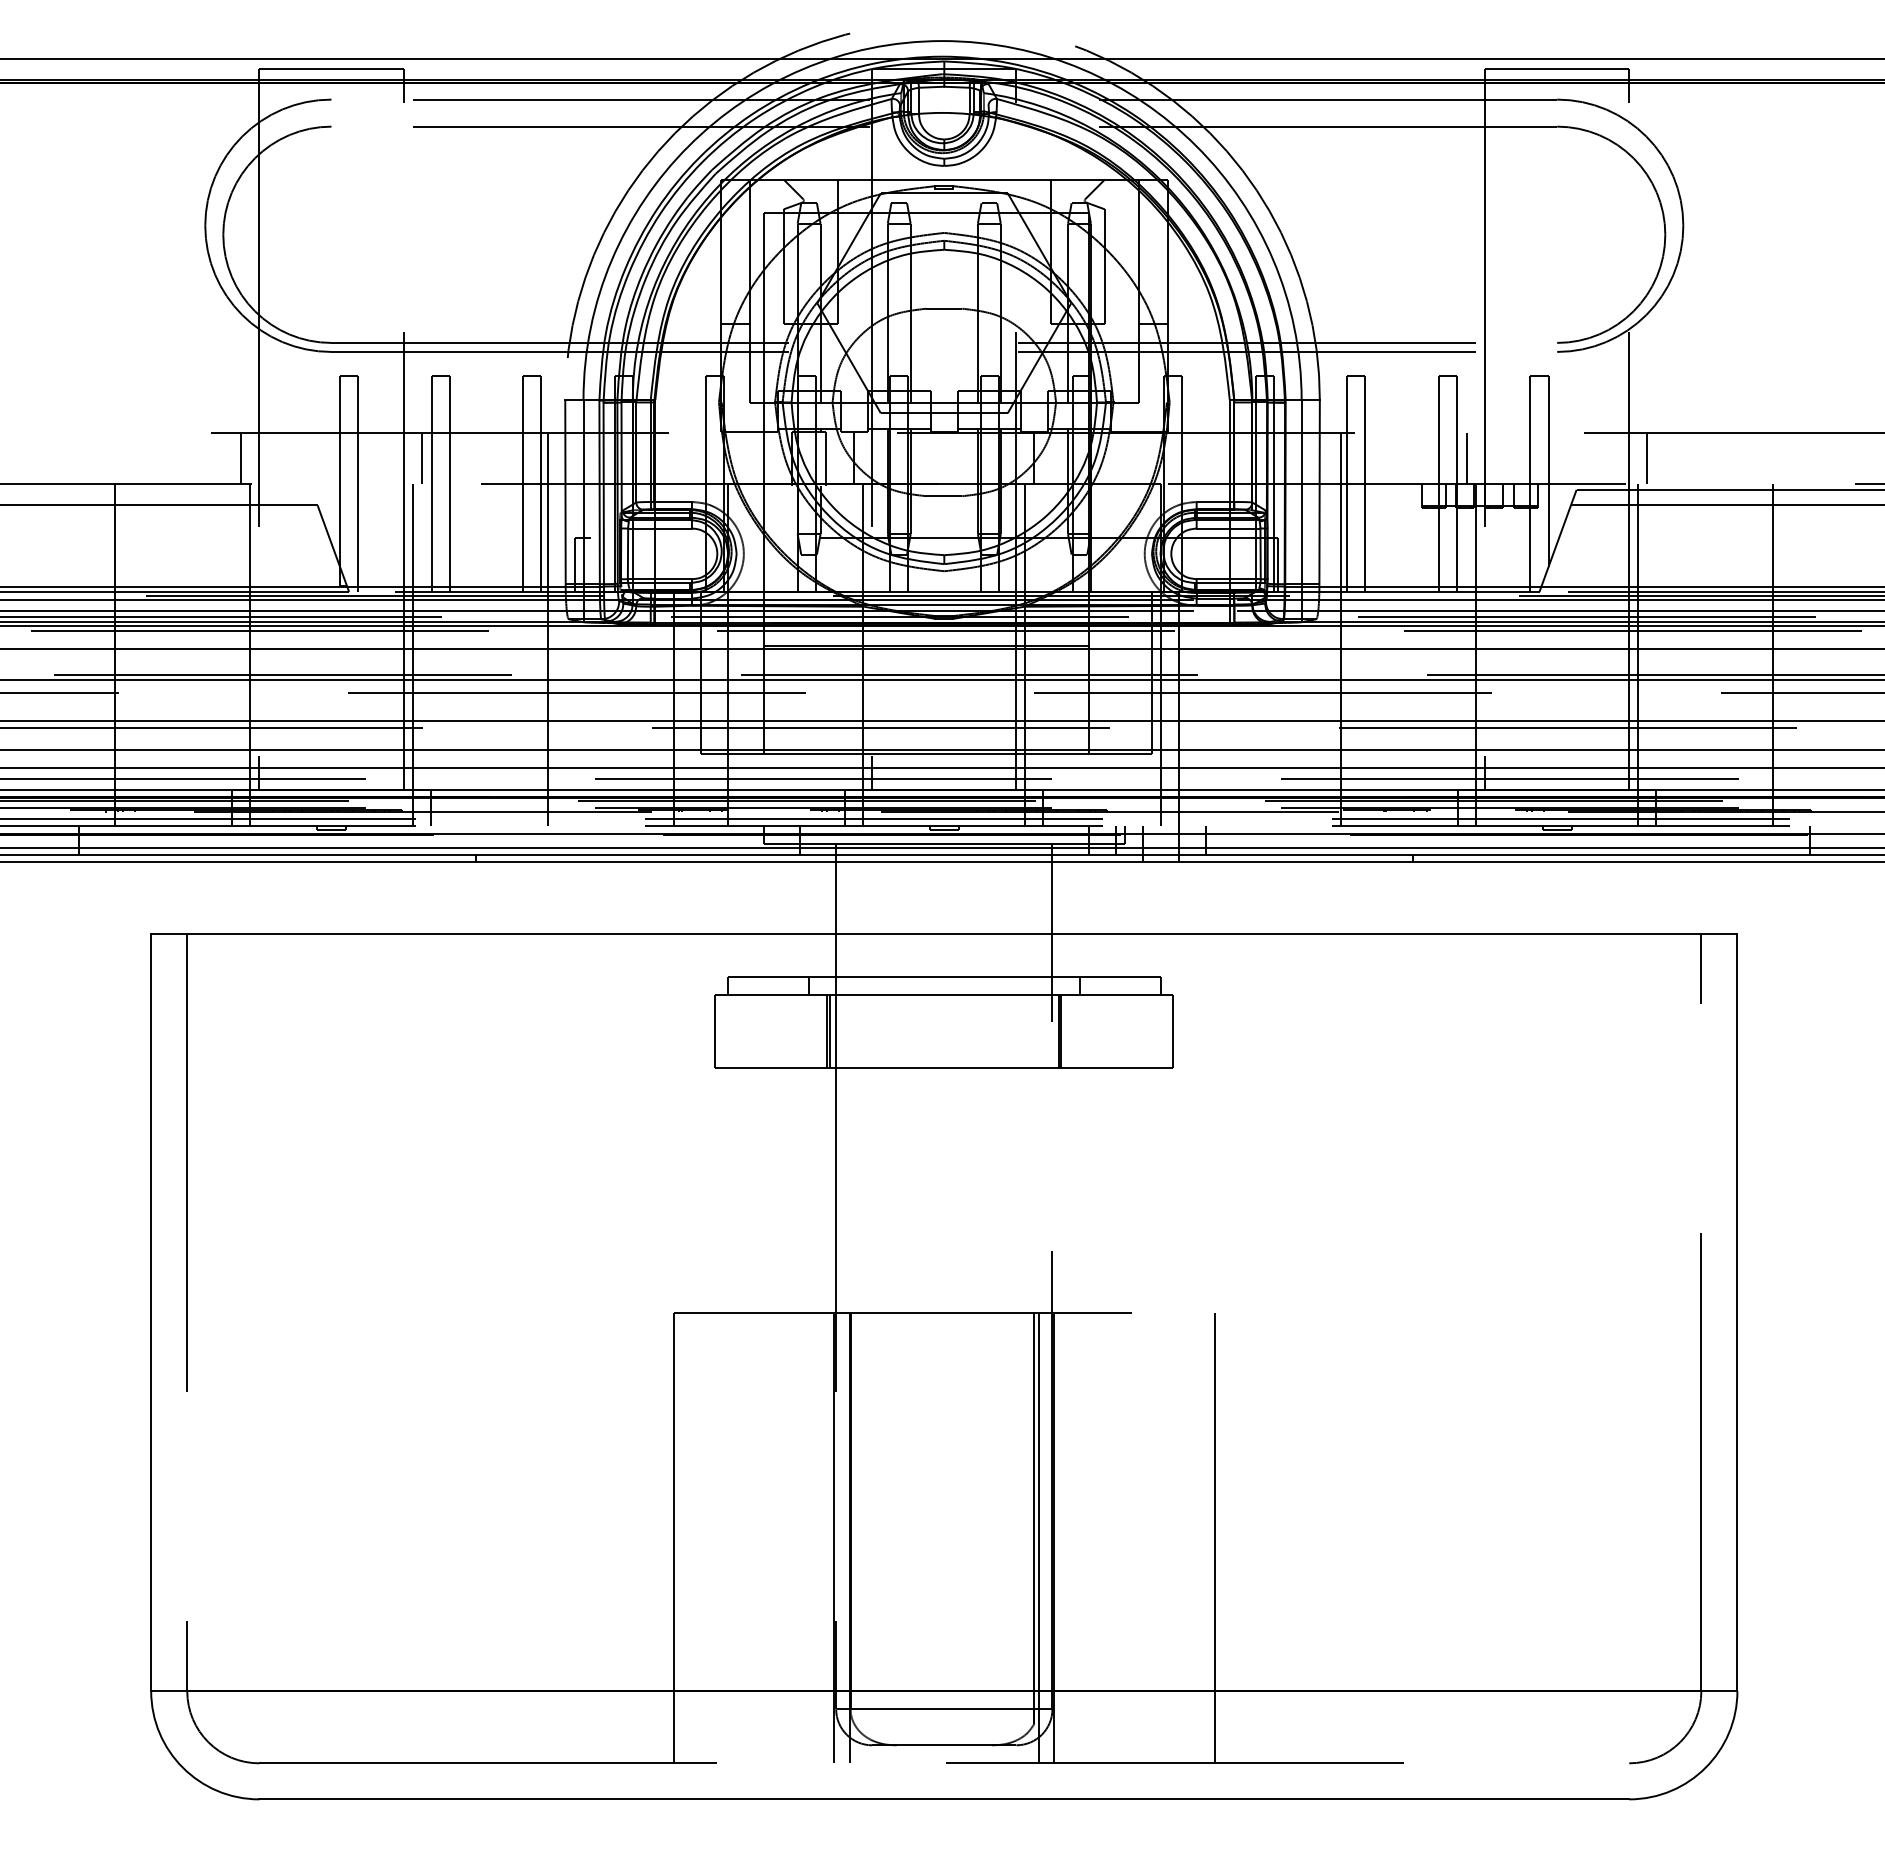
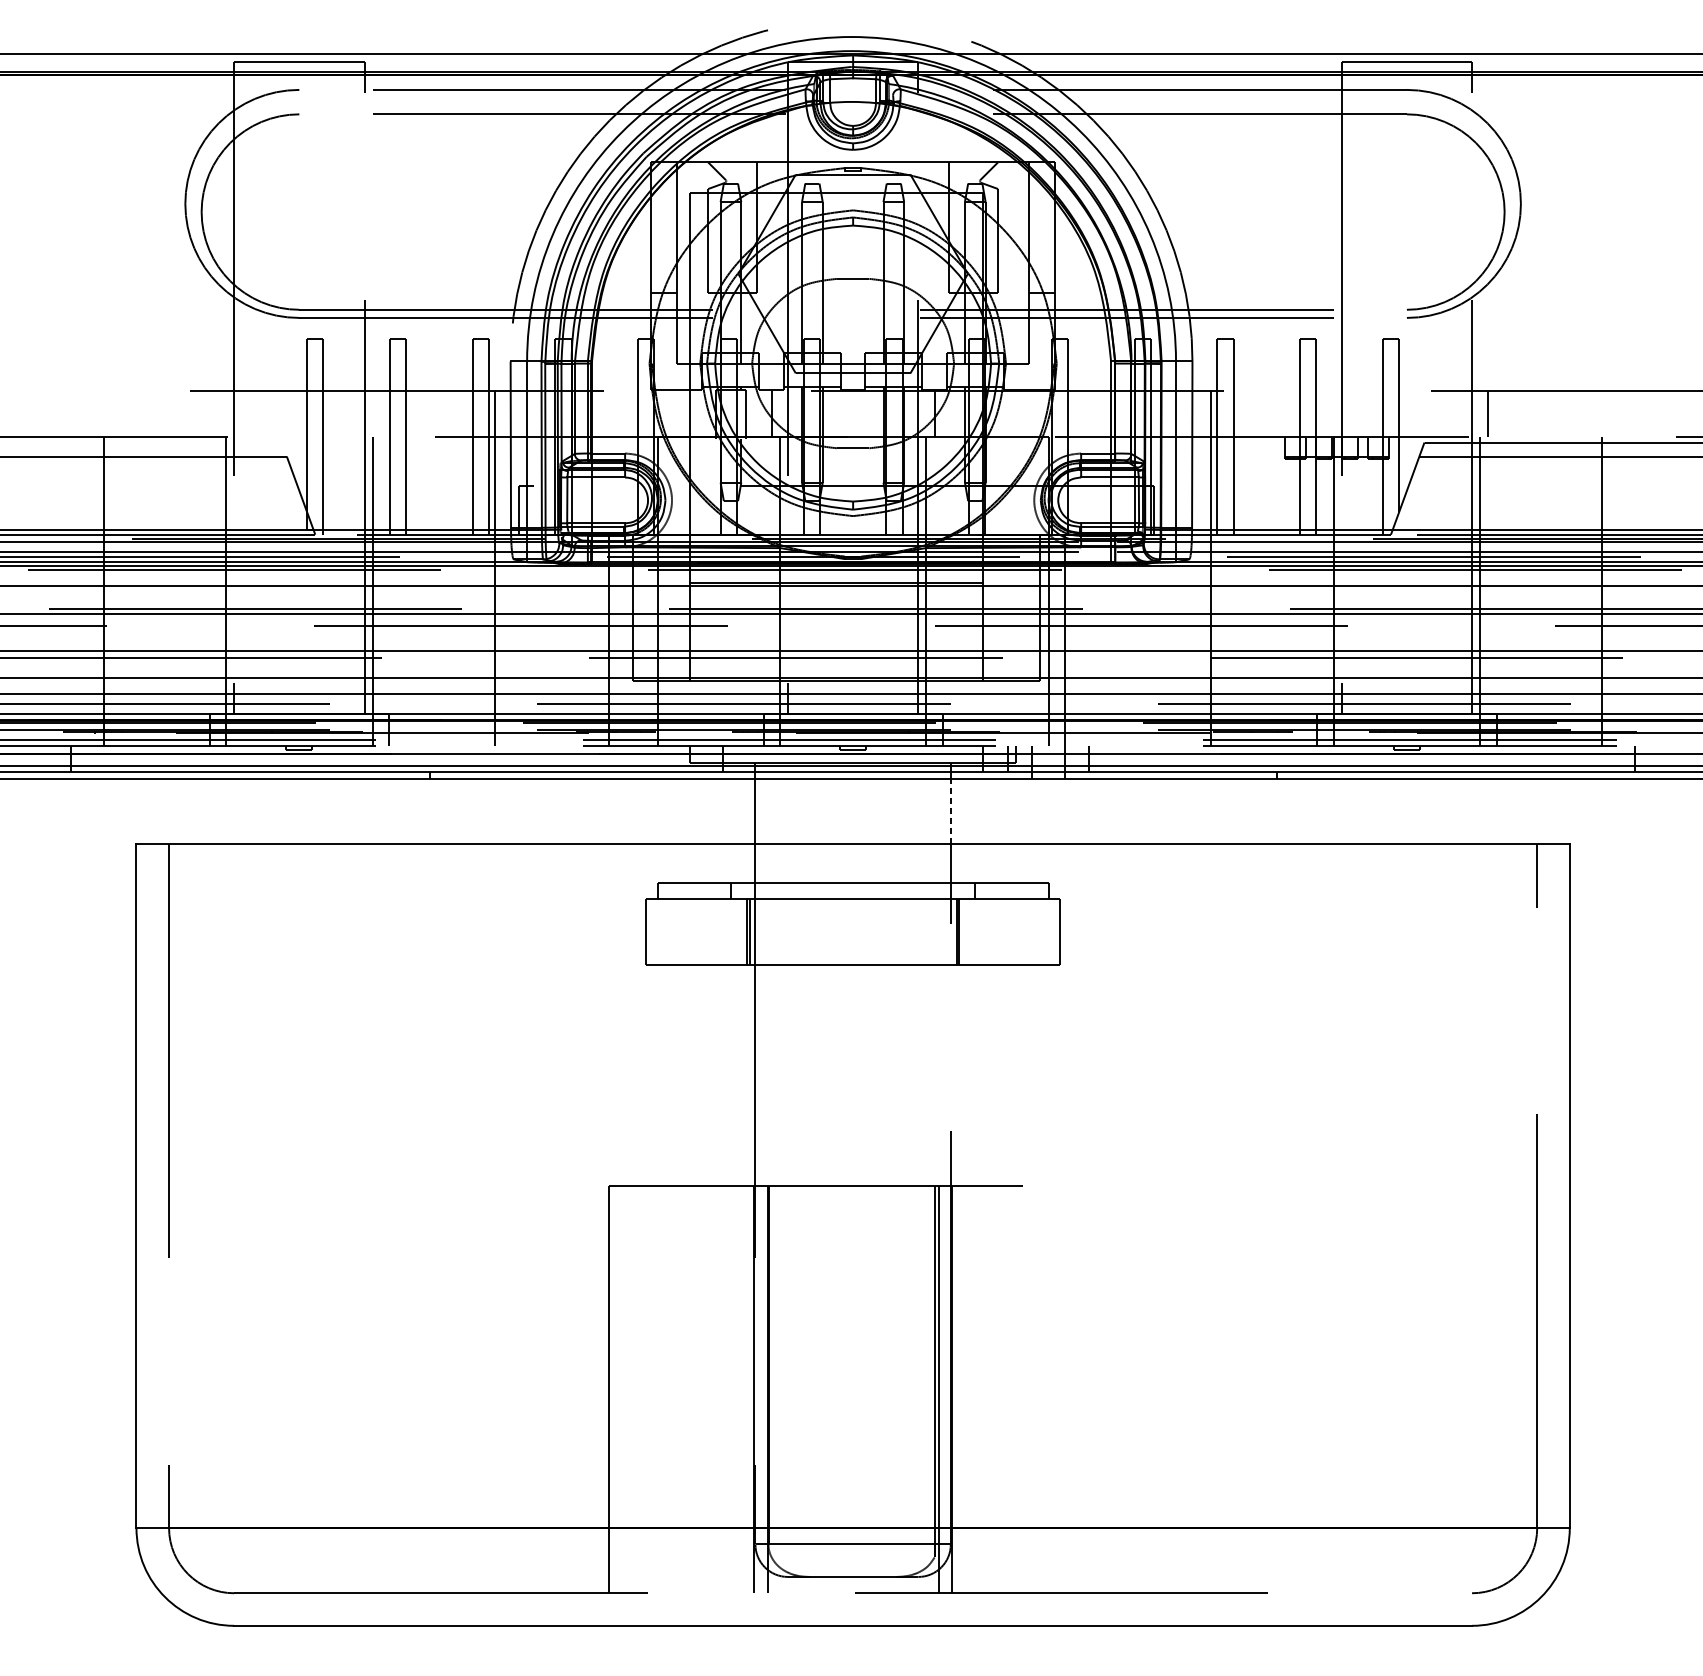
line: (241, 458) -> (218, 414), removed
line: (421, 458) -> (380, 414), removed
line: (1467, 458) -> (1325, 414), removed
line: (1052, 897) -> (950, 810), solid -> dashed
line: (1214, 1537) -> (1097, 1389), removed

